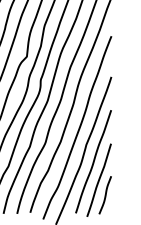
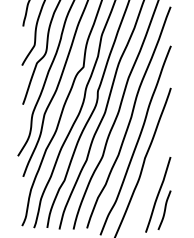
line: (93, 161) -> (152, 175), removed

